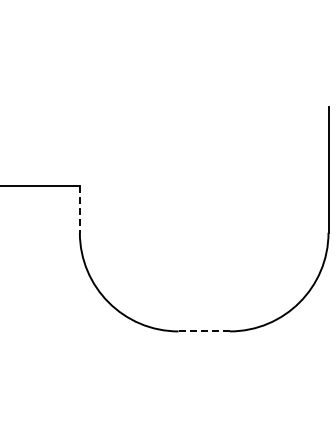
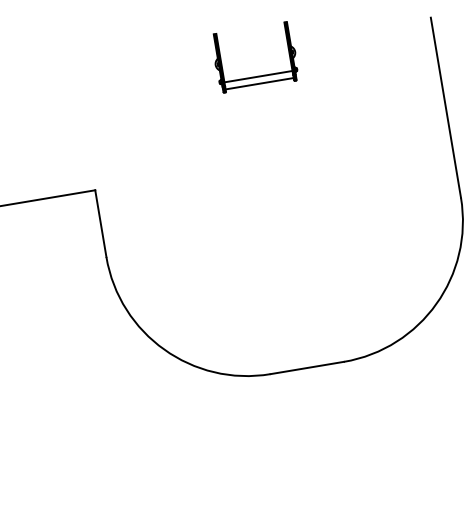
part: (203, 126) -> (257, 75), added
line: (79, 209) -> (100, 223), dashed -> solid
line: (204, 331) -> (307, 368), dashed -> solid

